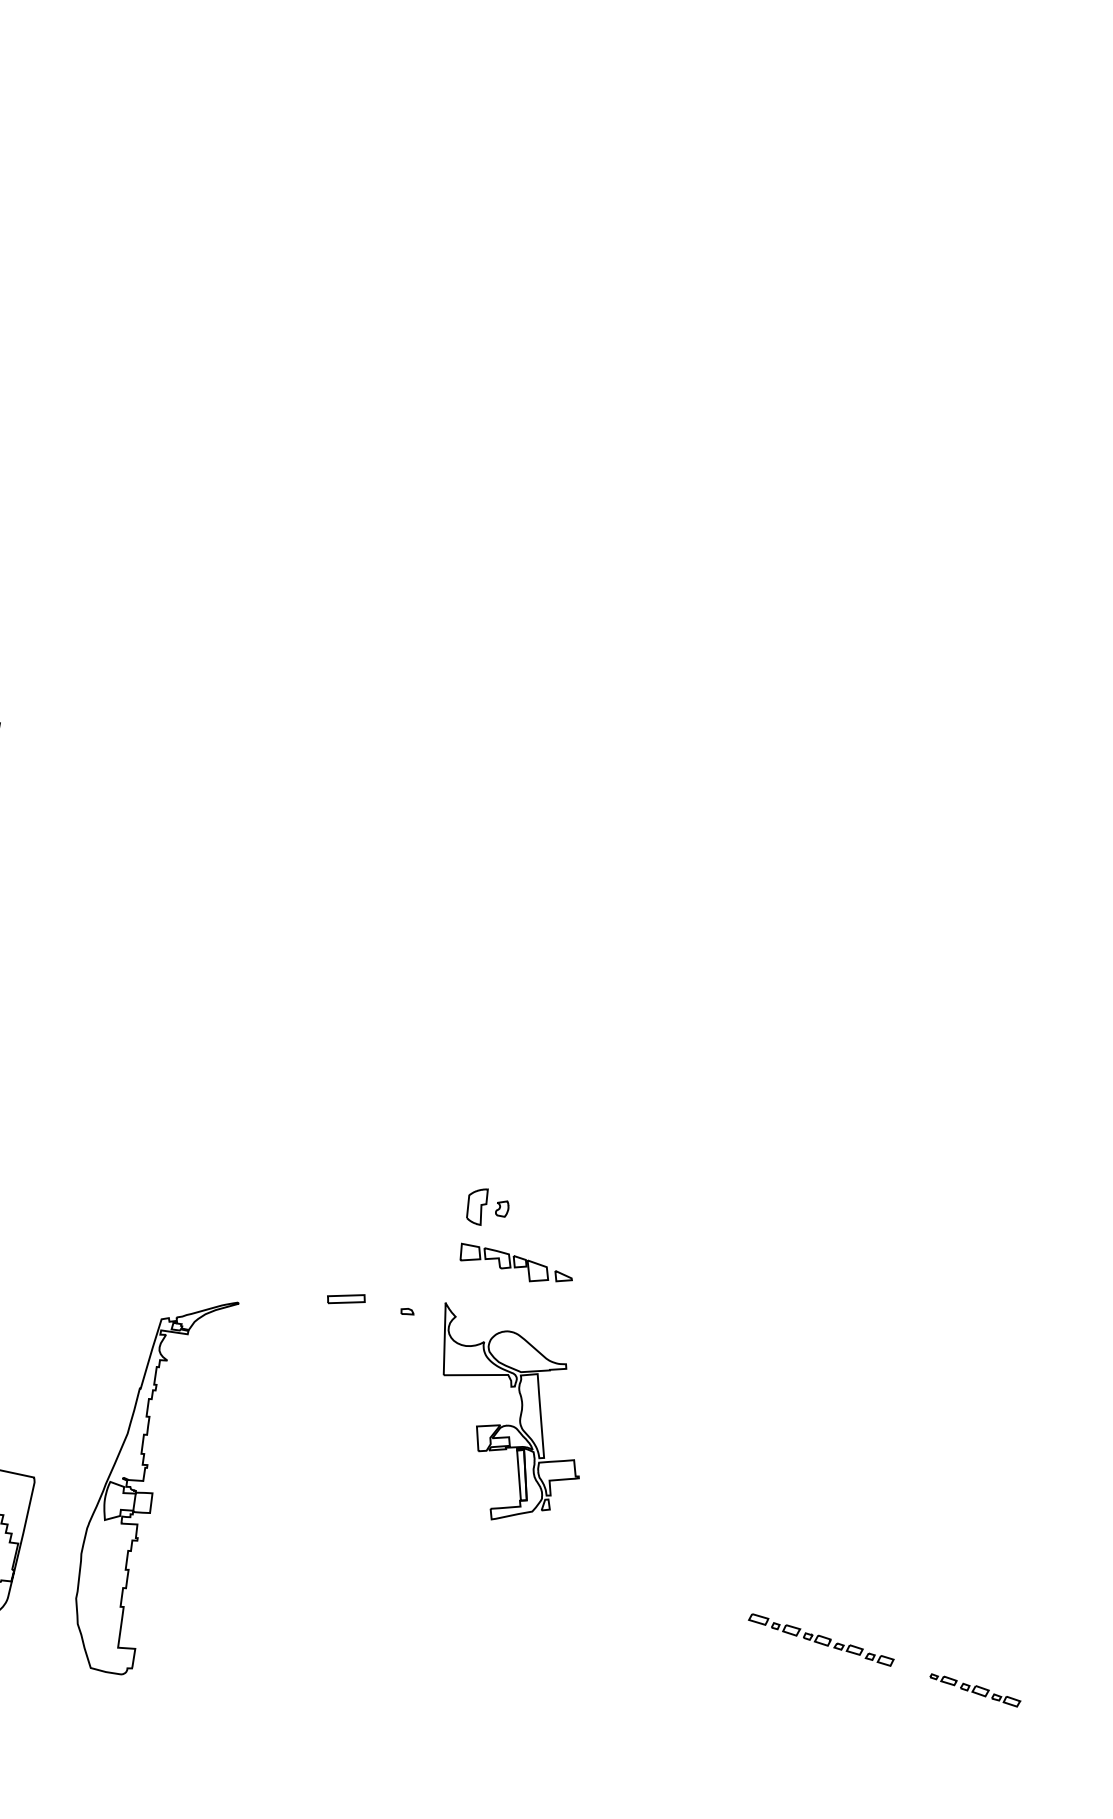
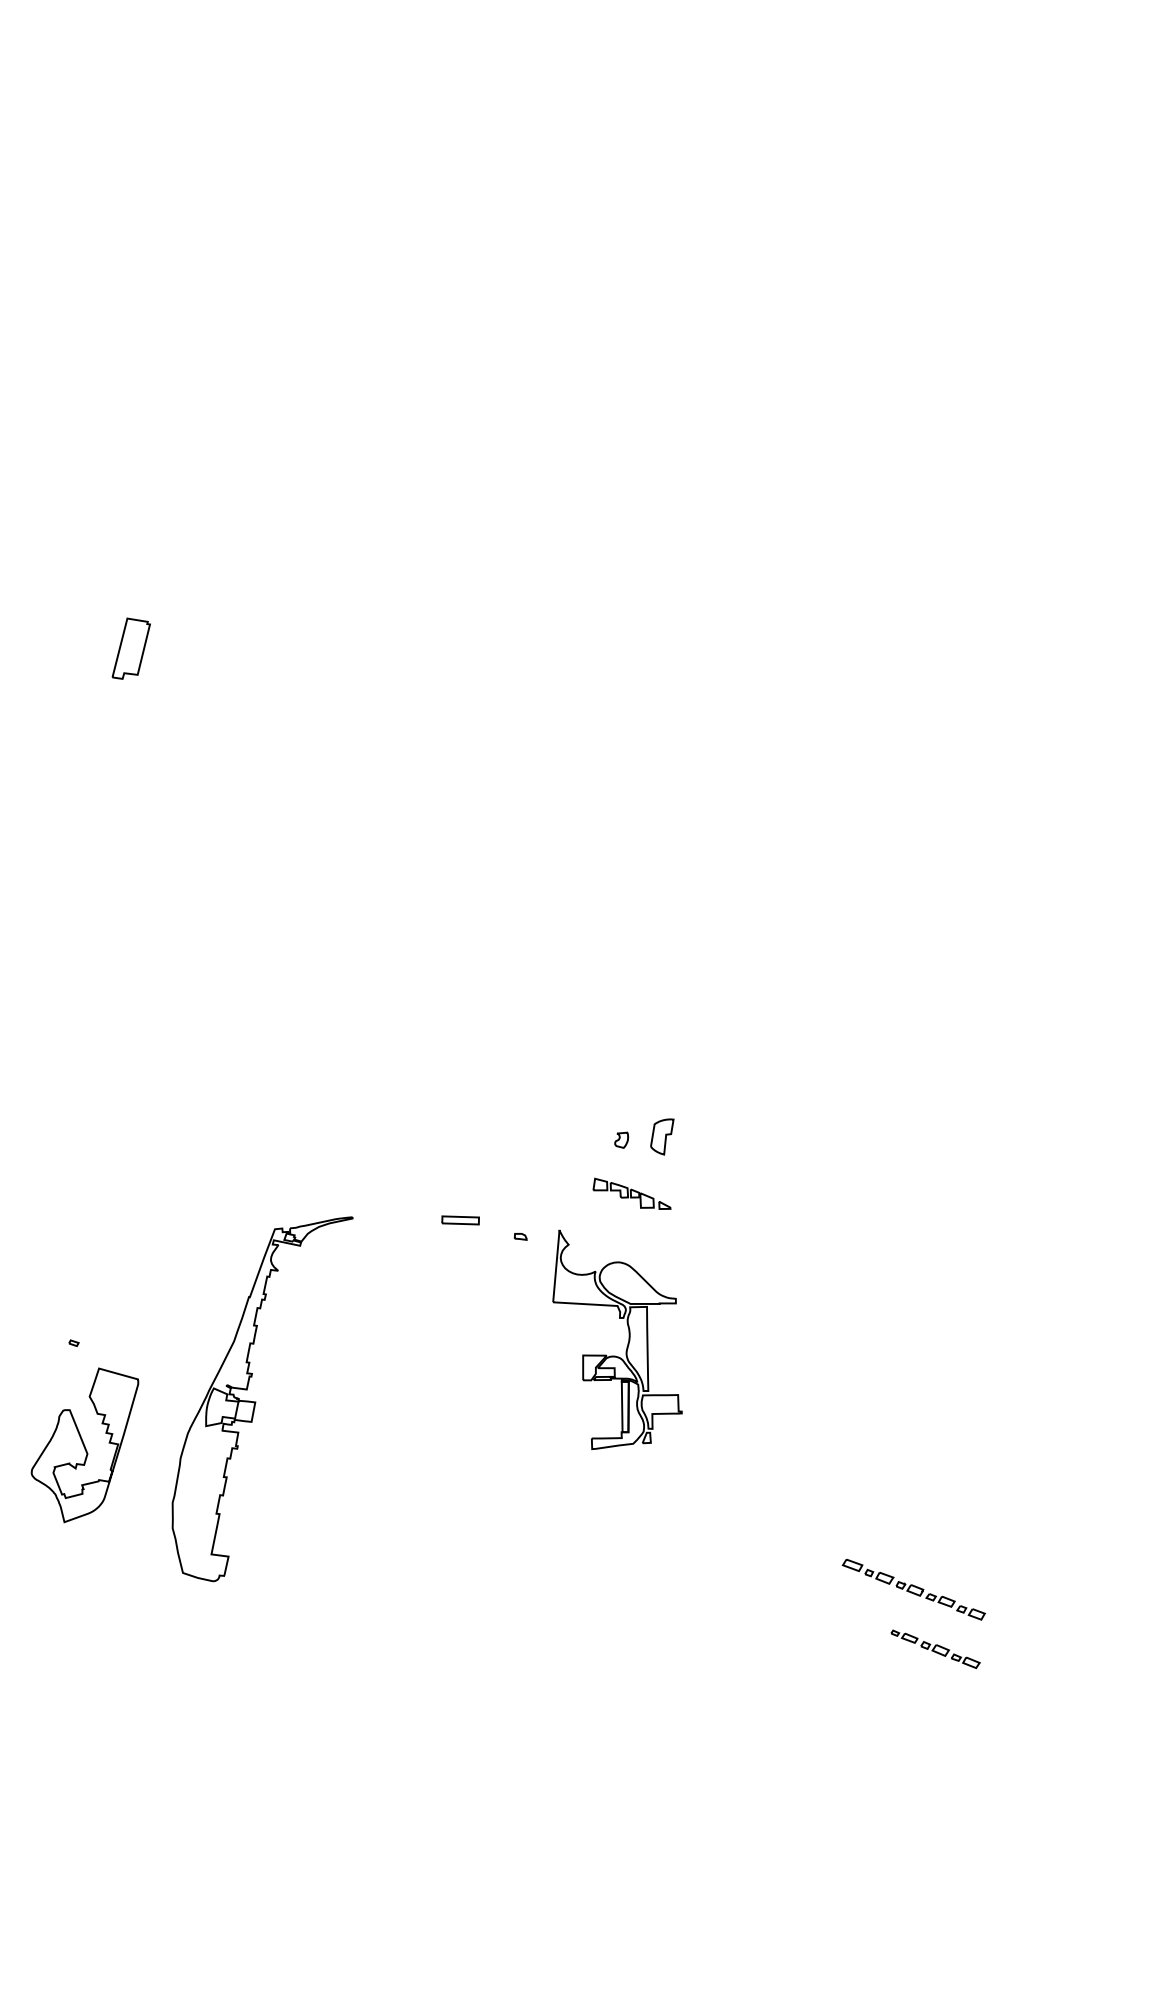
part: (477, 1207) -> (662, 1136), moved
part: (515, 1261) -> (631, 1193), size x0.7
part: (975, 1690) -> (935, 1649), moved

